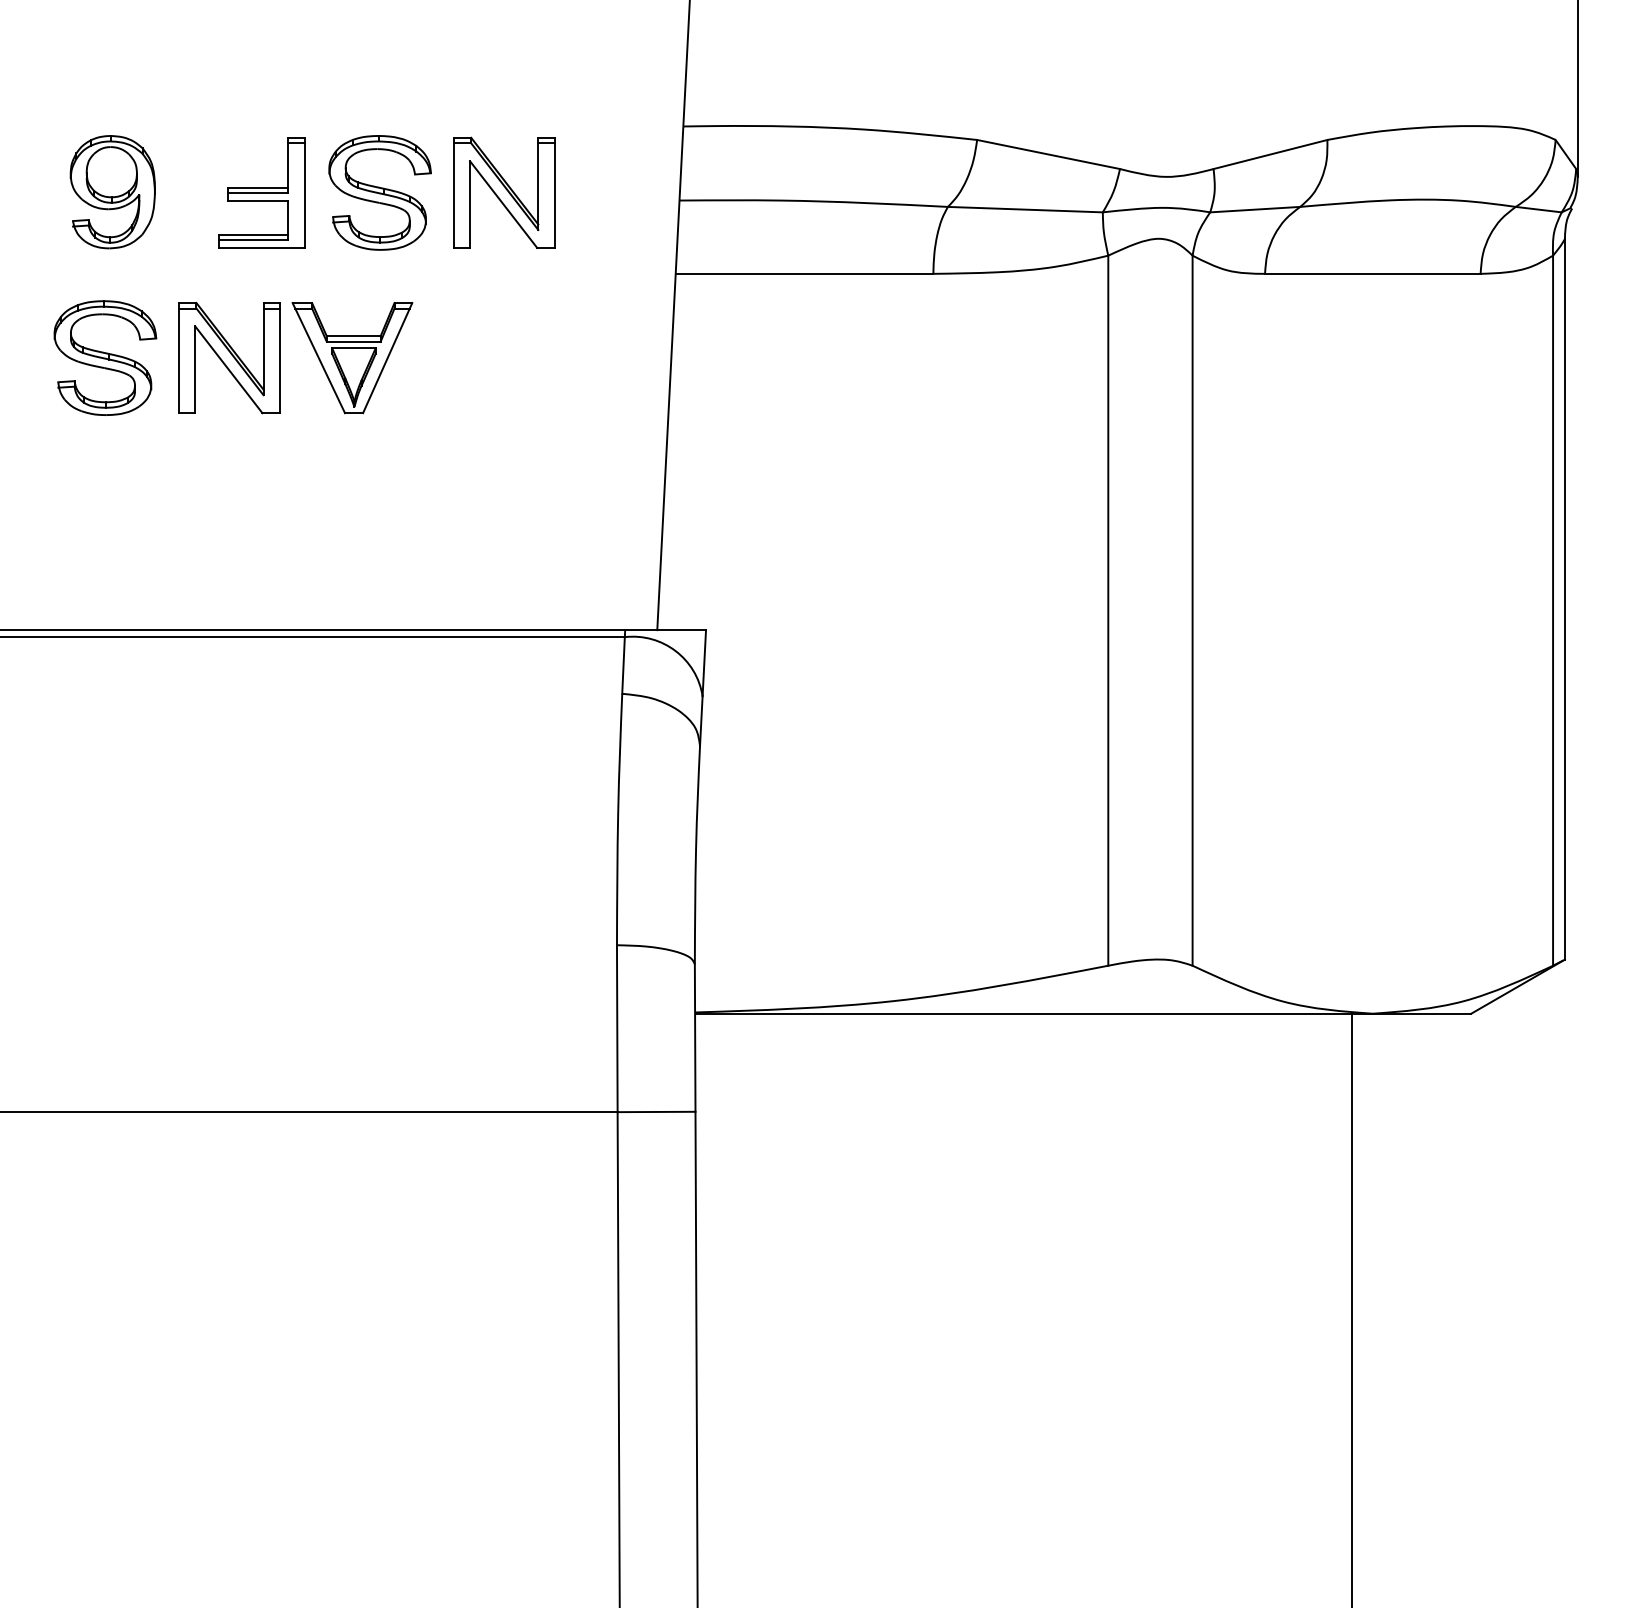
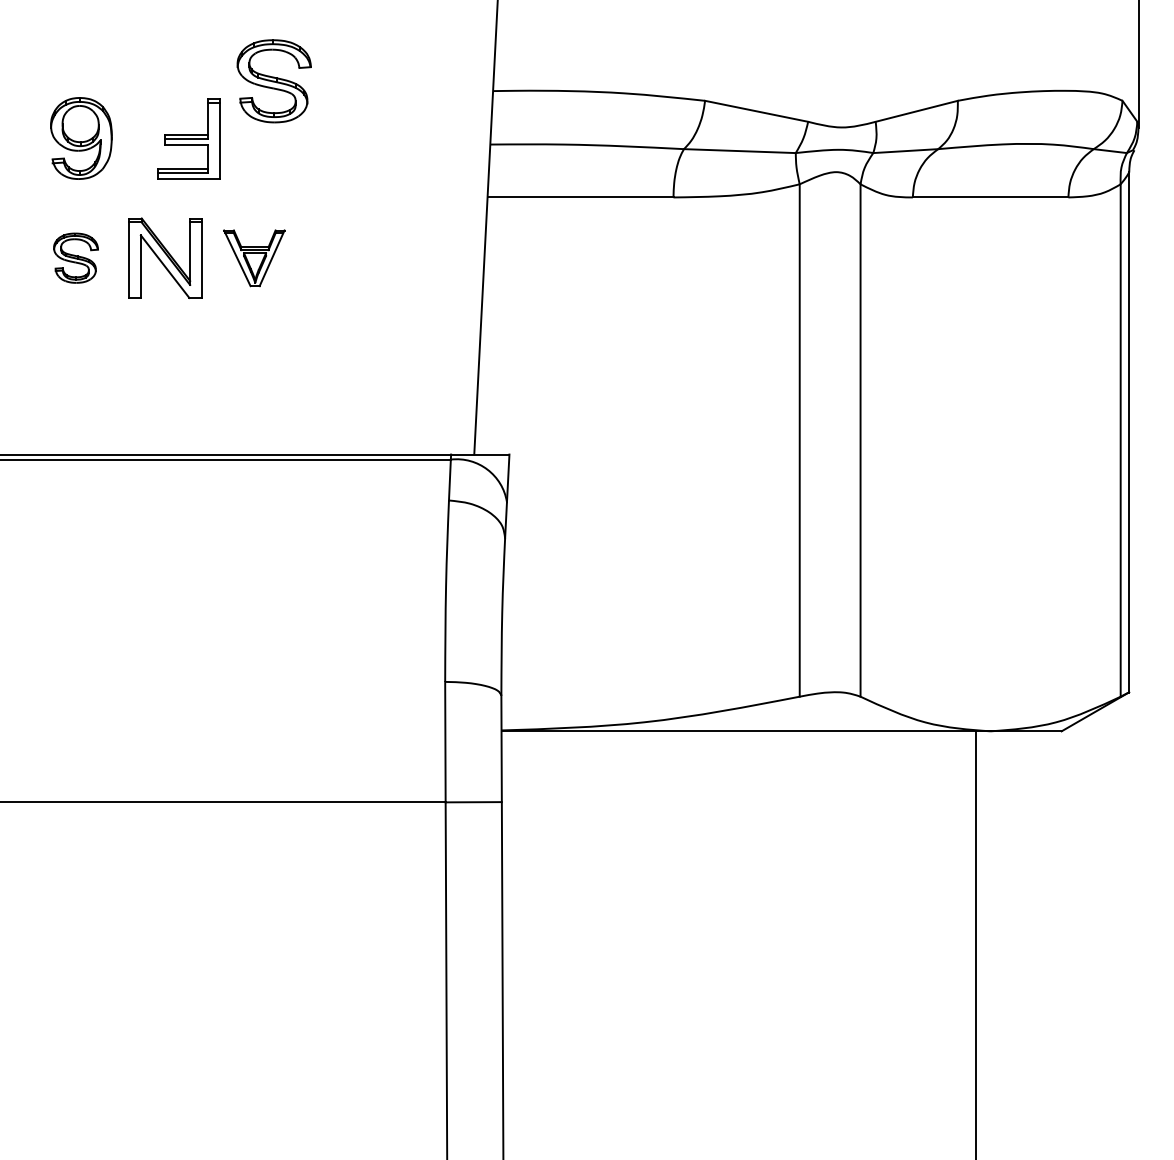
part: (379, 192) -> (273, 81), moved
part: (504, 192) -> (364, 138), removed
part: (105, 357) -> (76, 257), size x0.6
part: (352, 358) -> (254, 258), size x0.7

